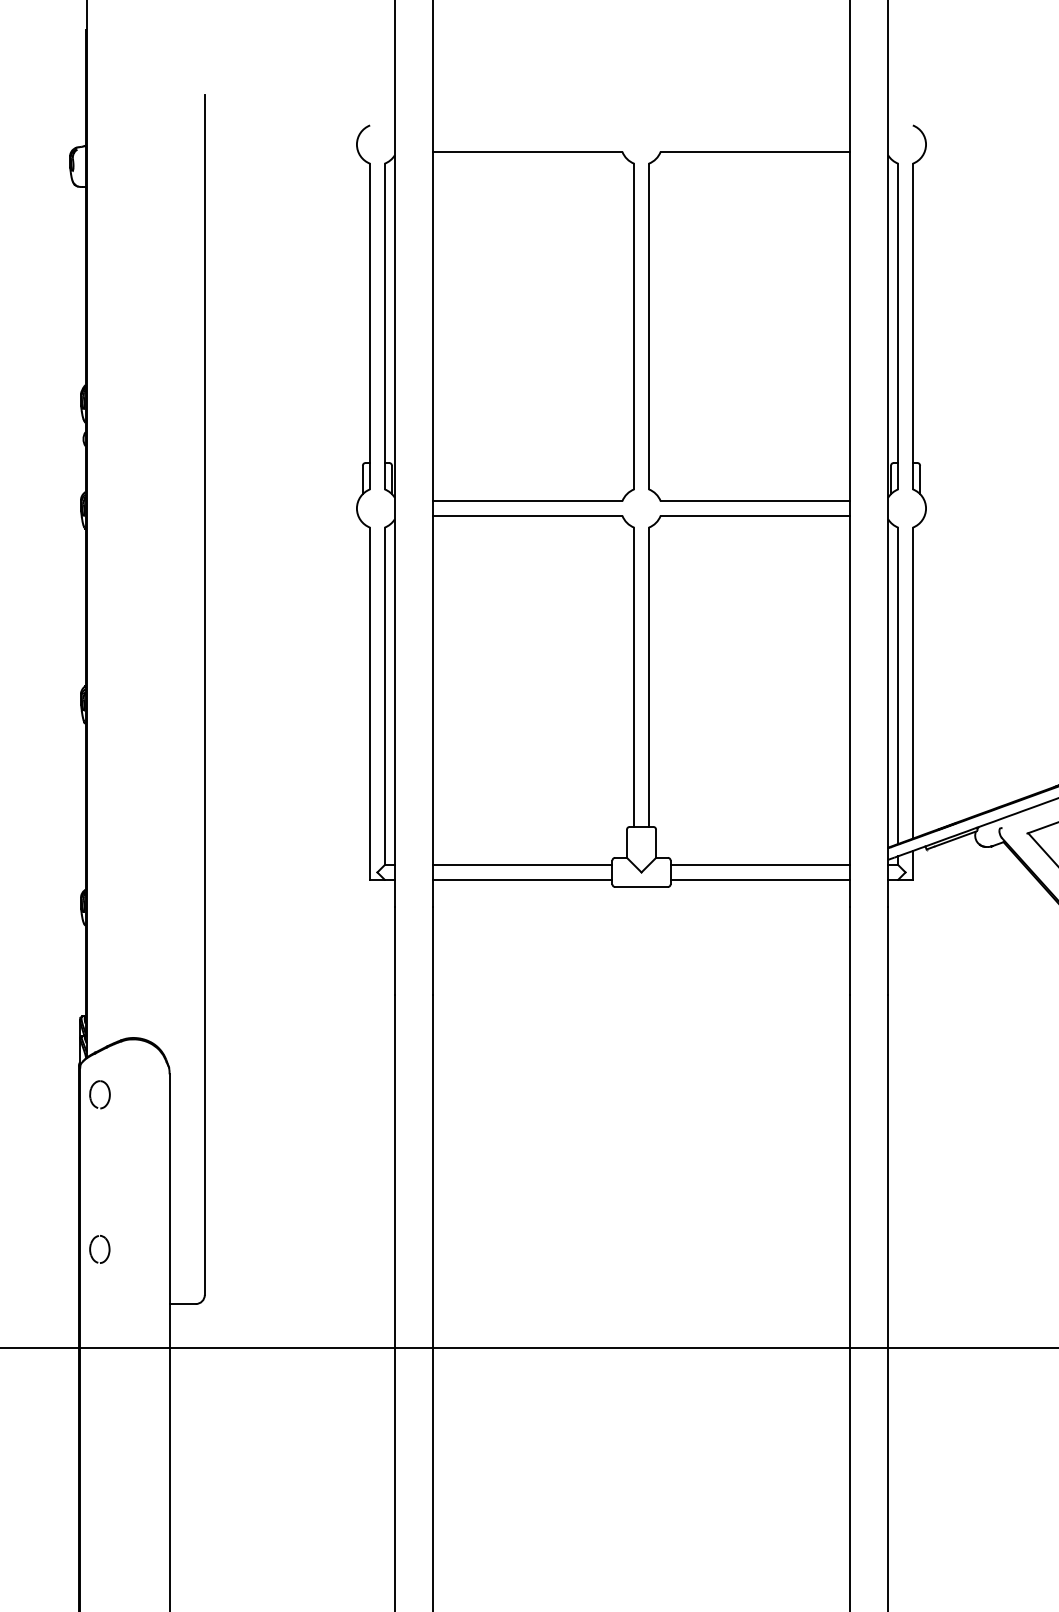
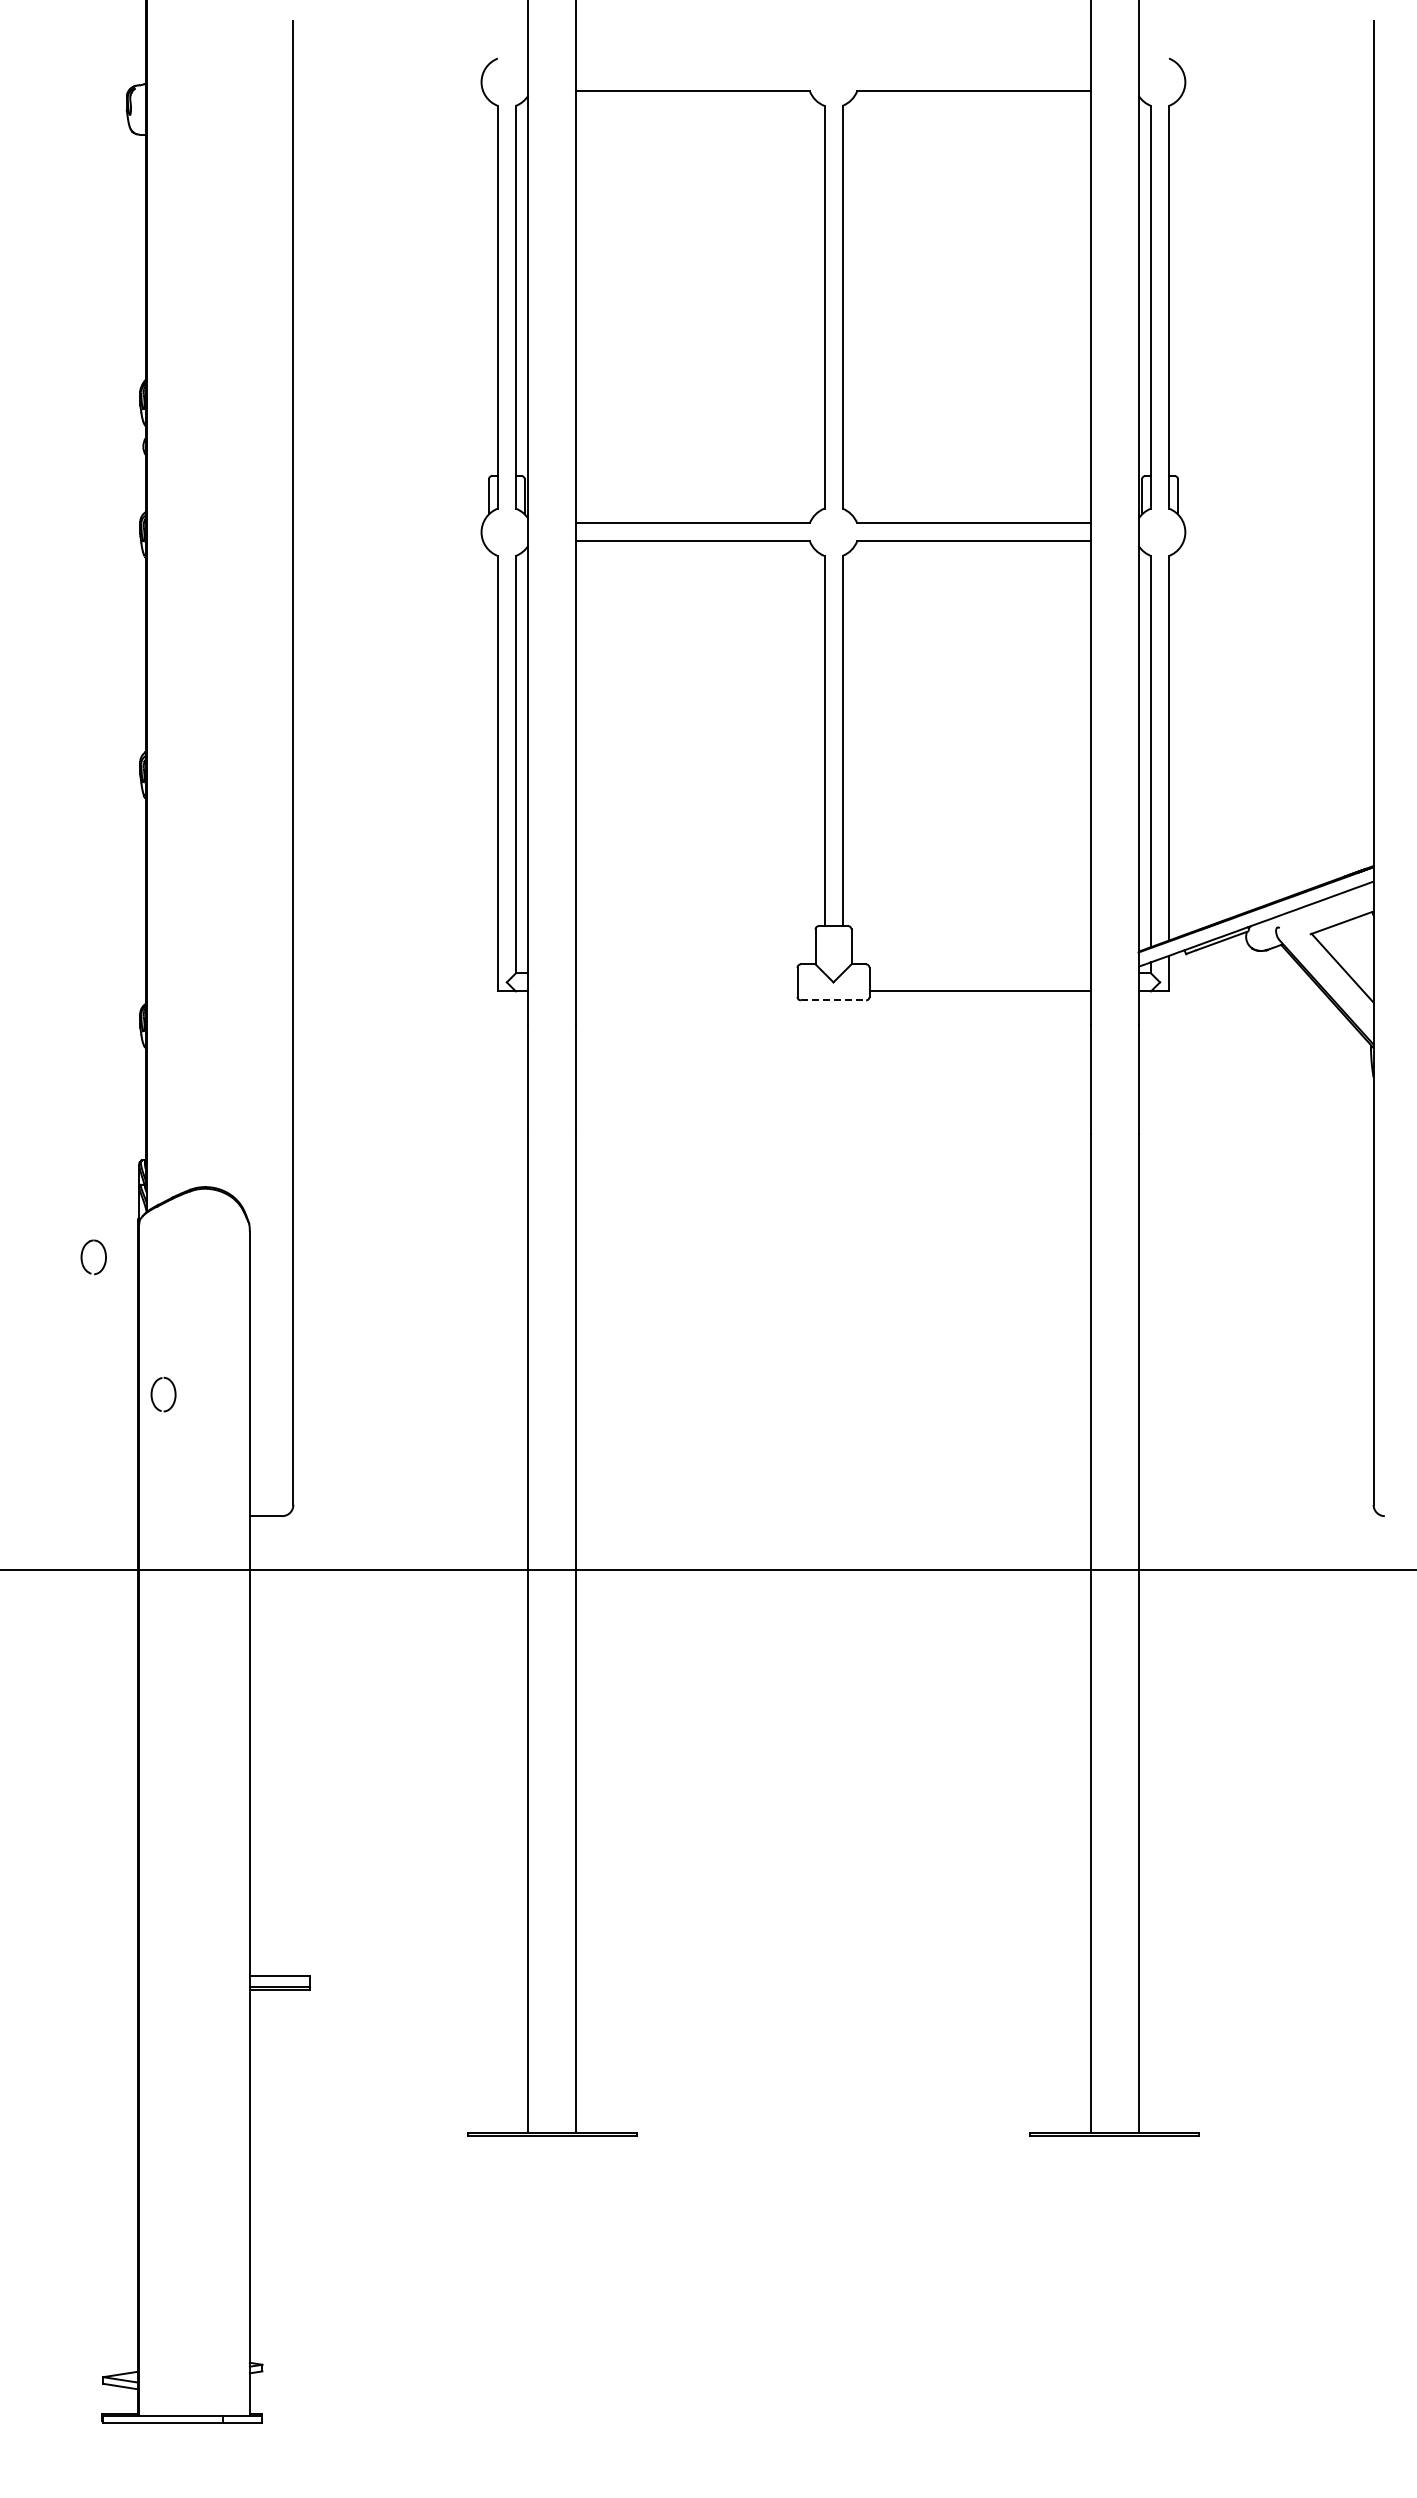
line: (522, 865) -> (686, 973), removed
line: (760, 865) -> (980, 973), removed
line: (522, 879) -> (686, 991), removed
line: (641, 887) -> (833, 1000), solid -> dashed
part: (90, 1094) -> (82, 1257), moved
part: (90, 1249) -> (152, 1394), moved

